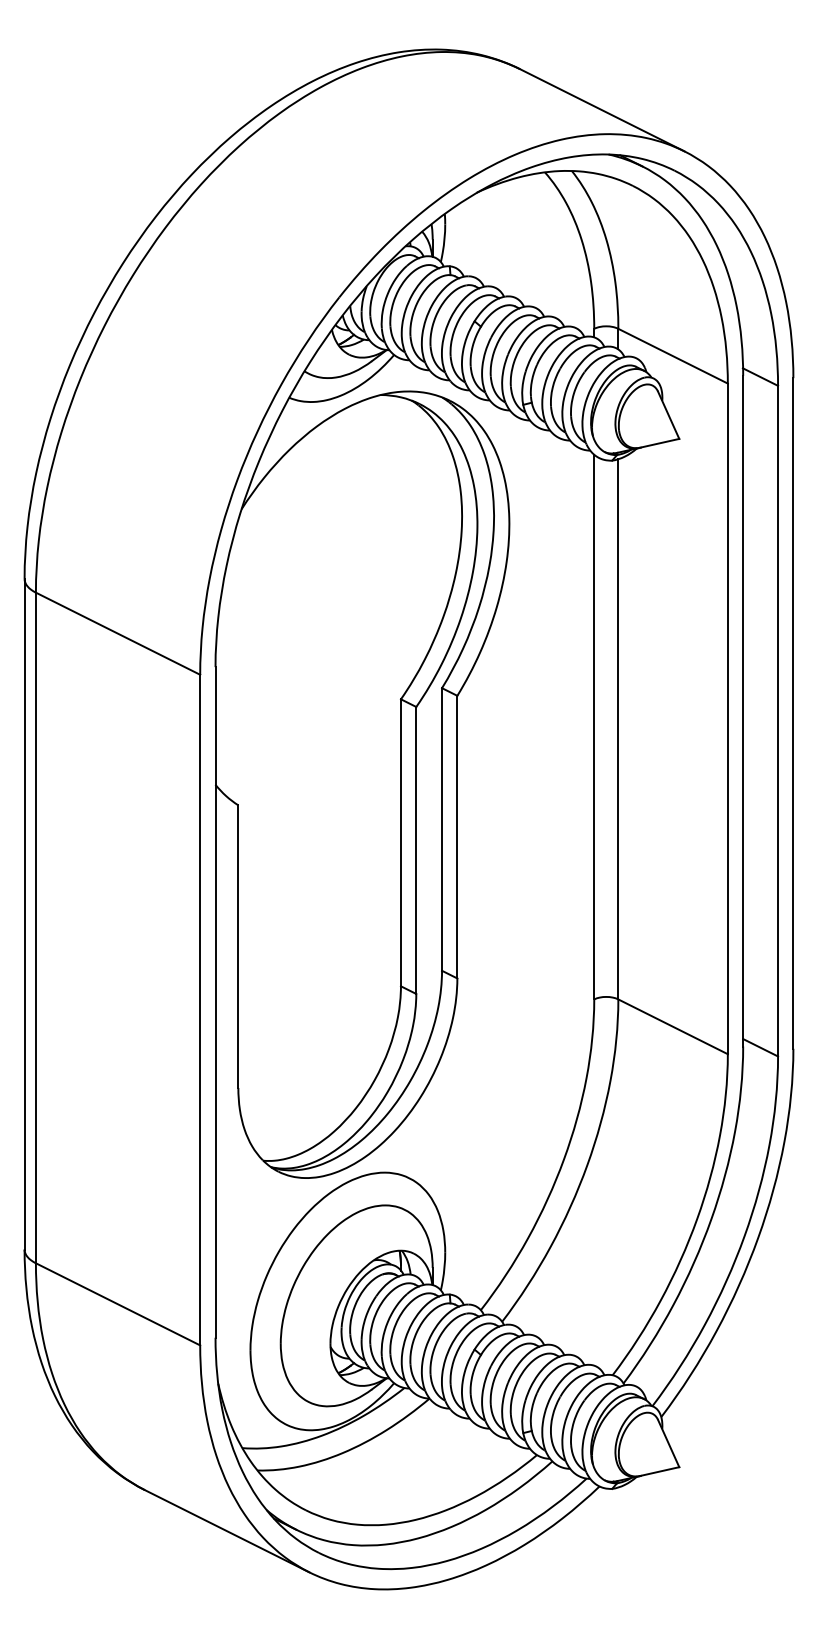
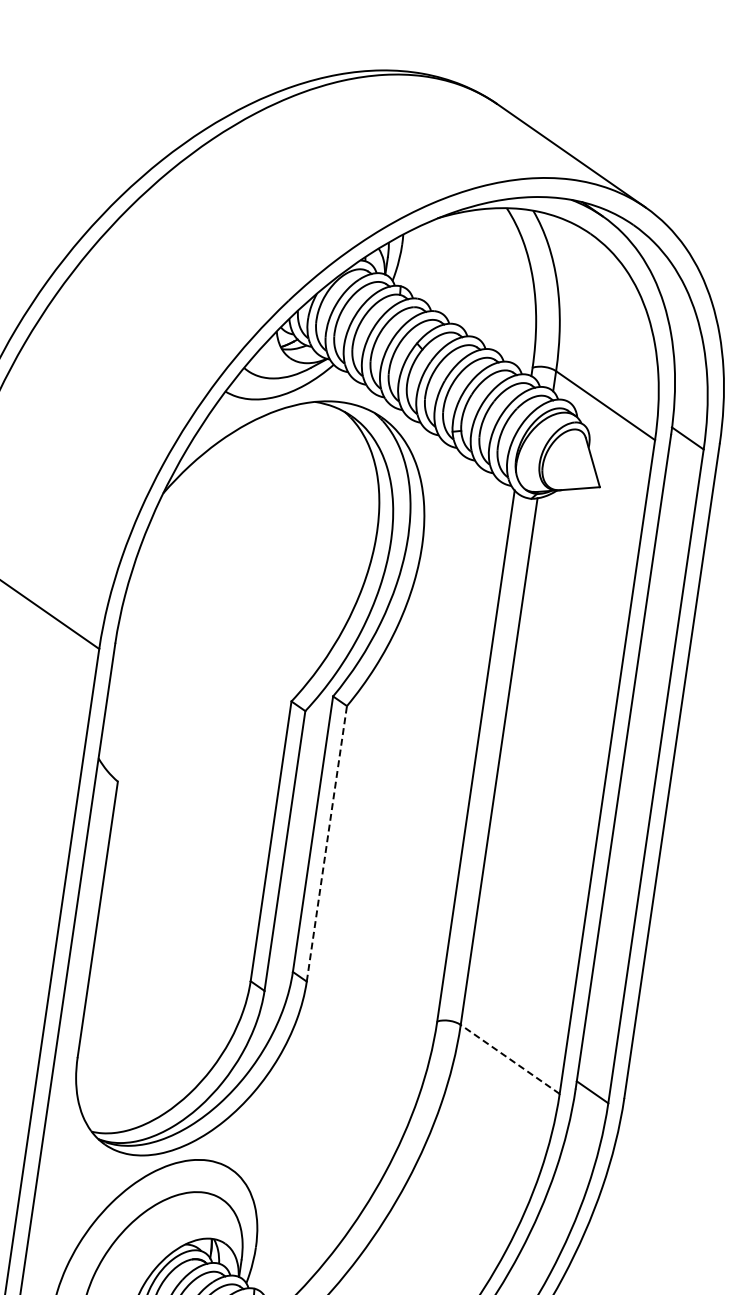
line: (457, 836) -> (327, 843), solid -> dashed
line: (672, 1026) -> (509, 1059), solid -> dashed

